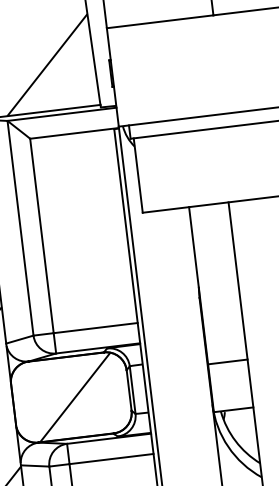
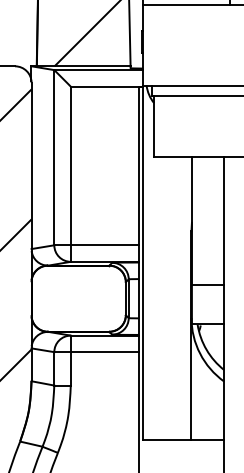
hatch: (74, 396) -> (81, 298), removed

